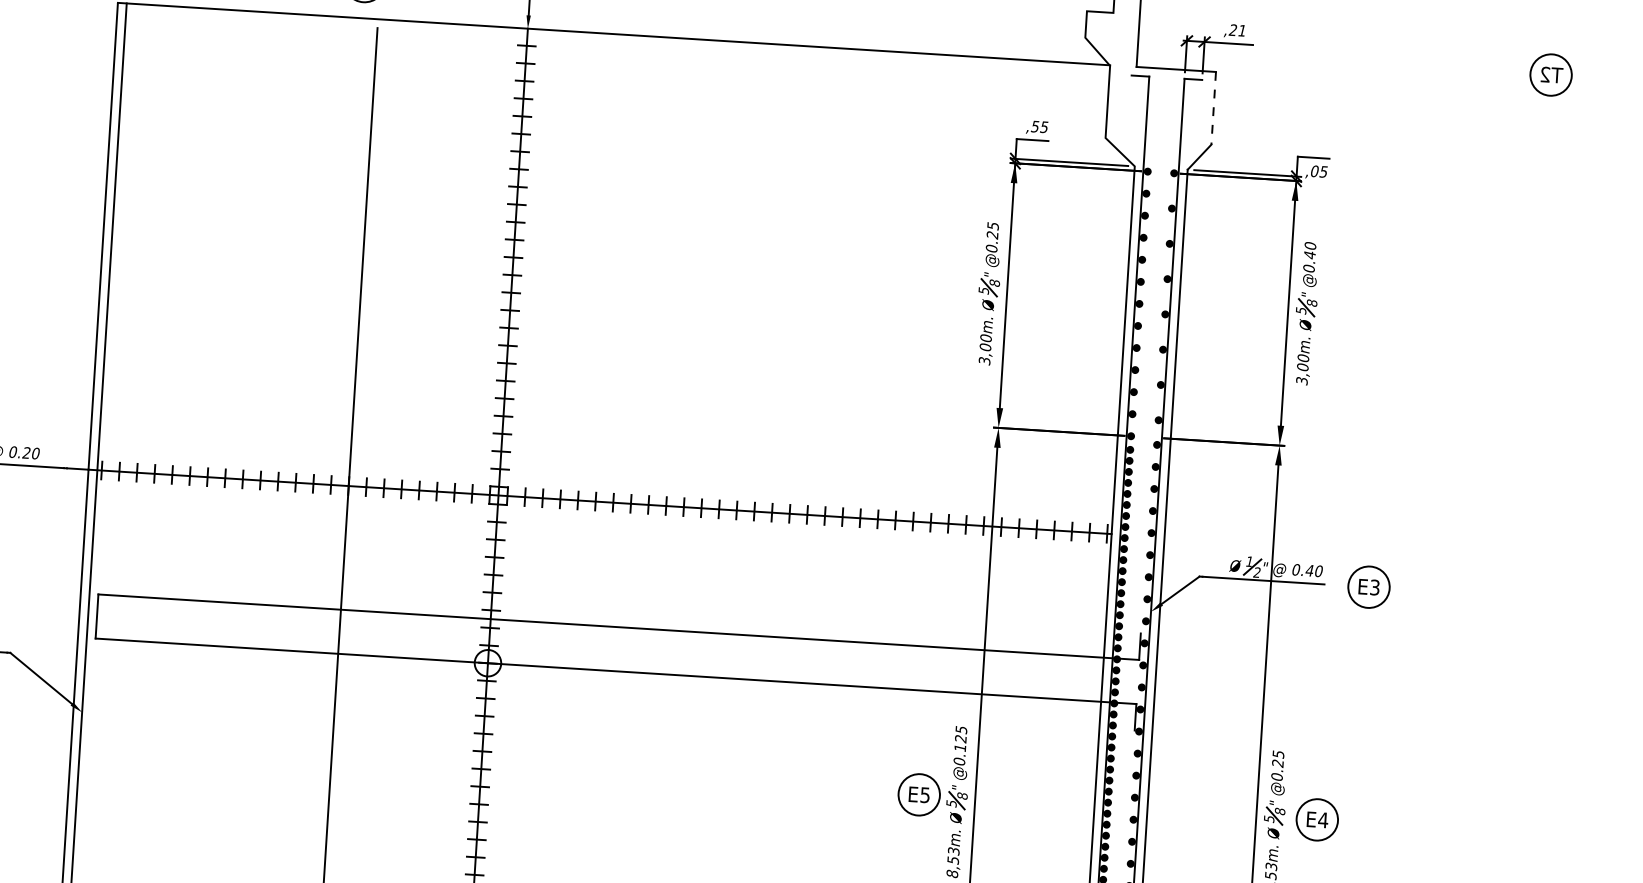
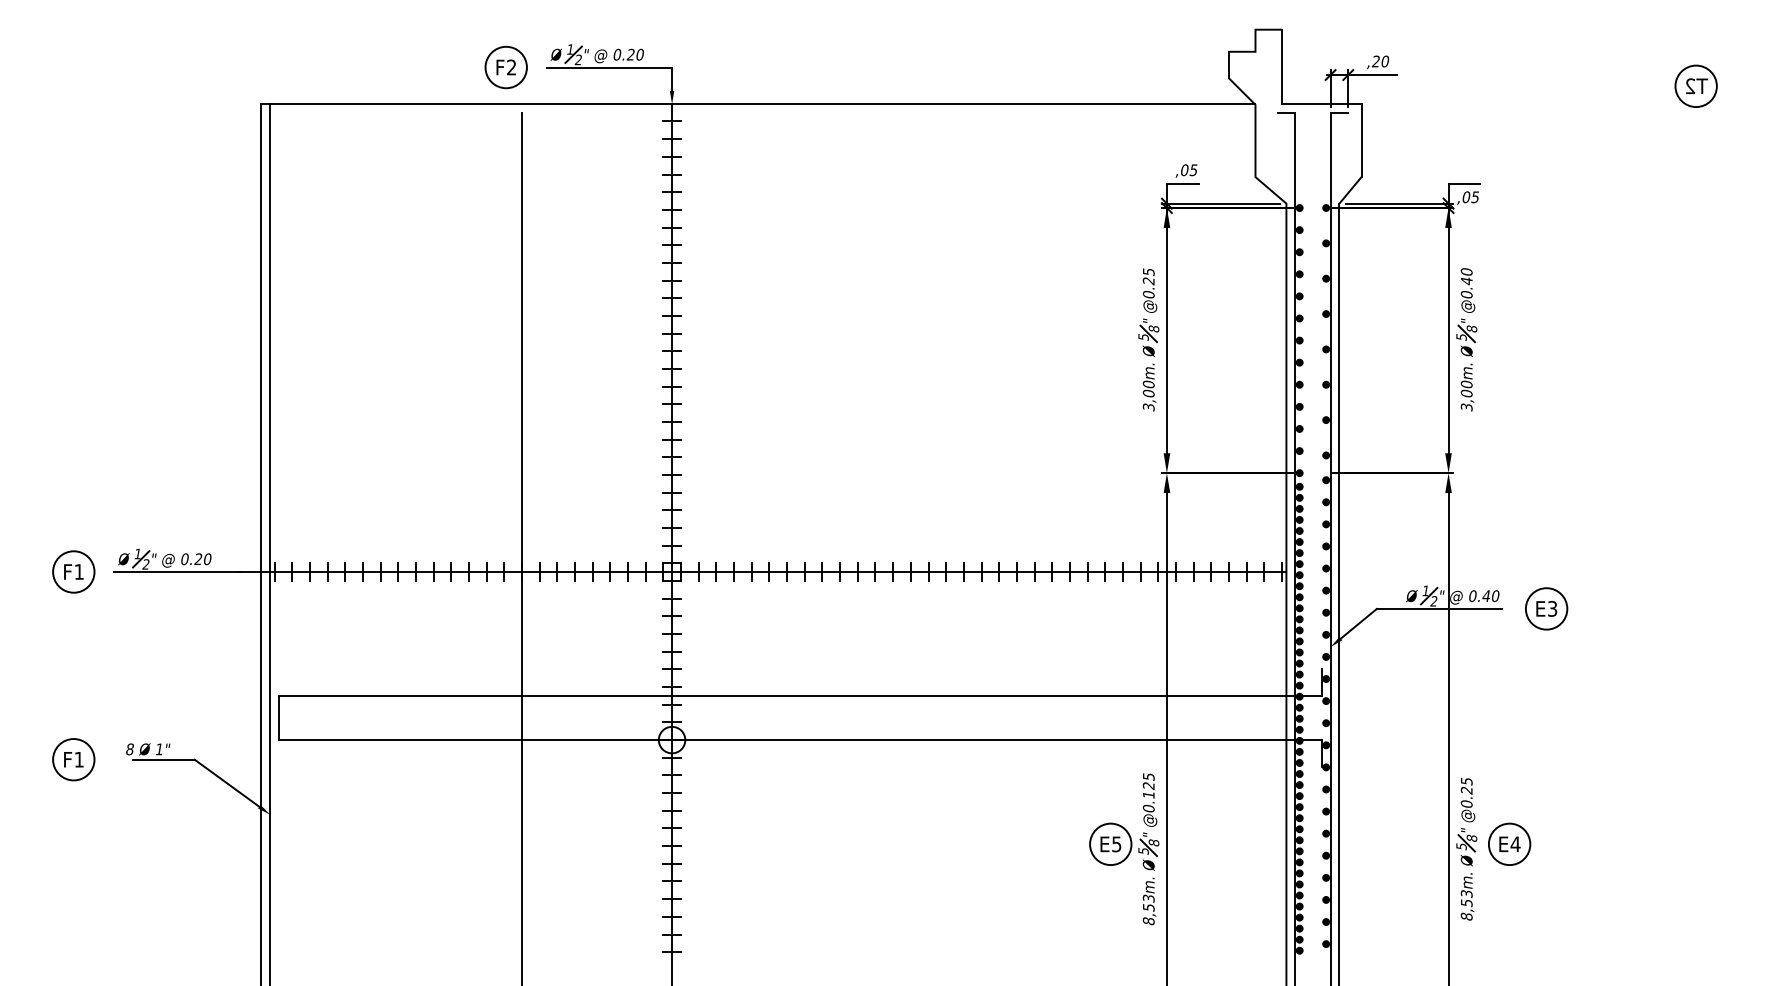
text: (1242, 30) -> (1385, 61), ,21 -> ,20
line: (1213, 109) -> (1361, 141), dashed -> solid
text: (1035, 126) -> (1184, 170), ,55 -> ,05

